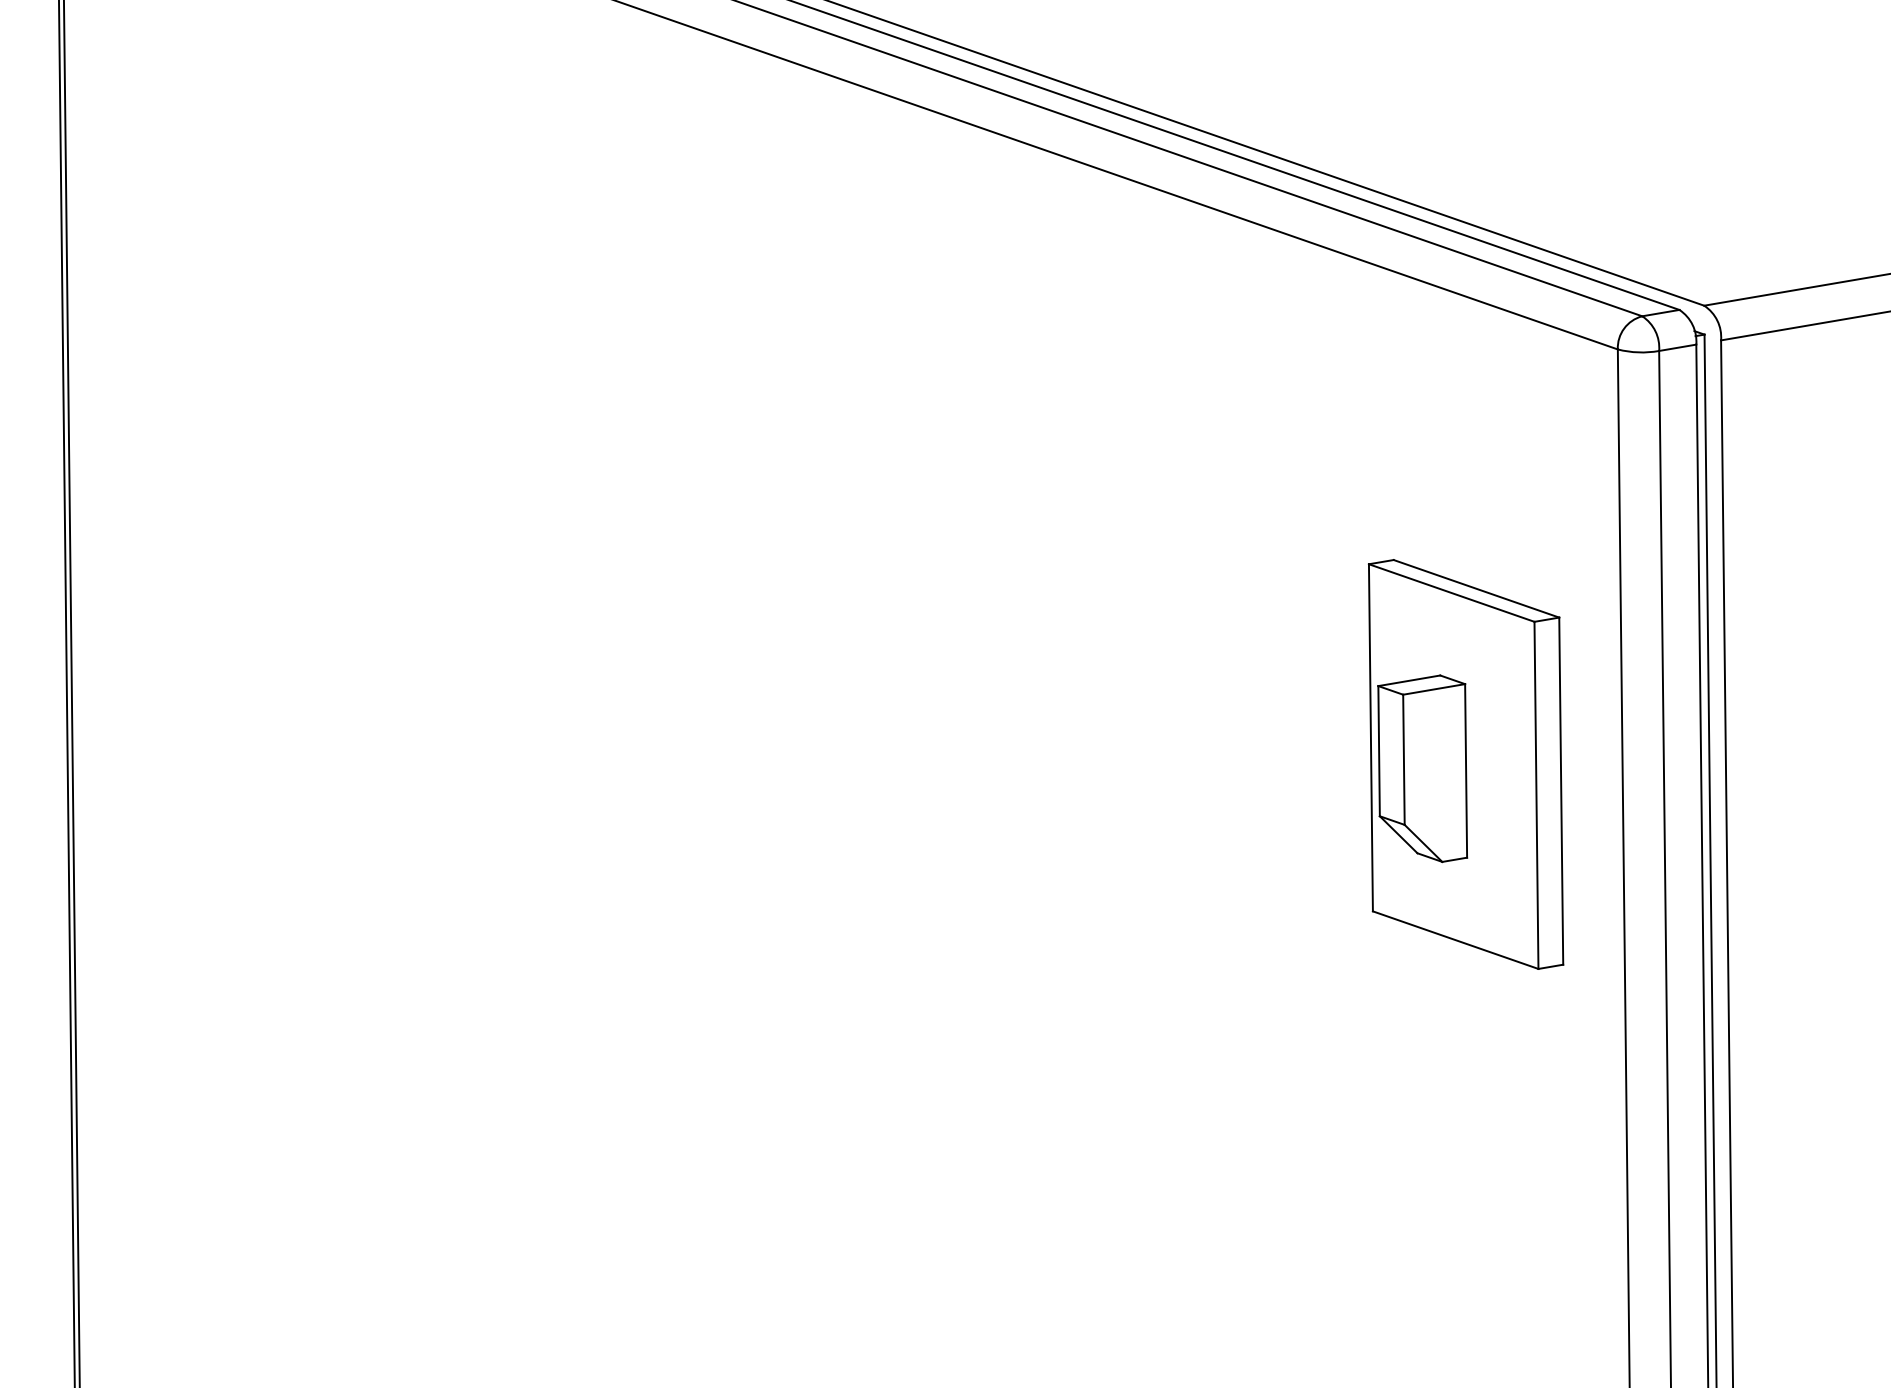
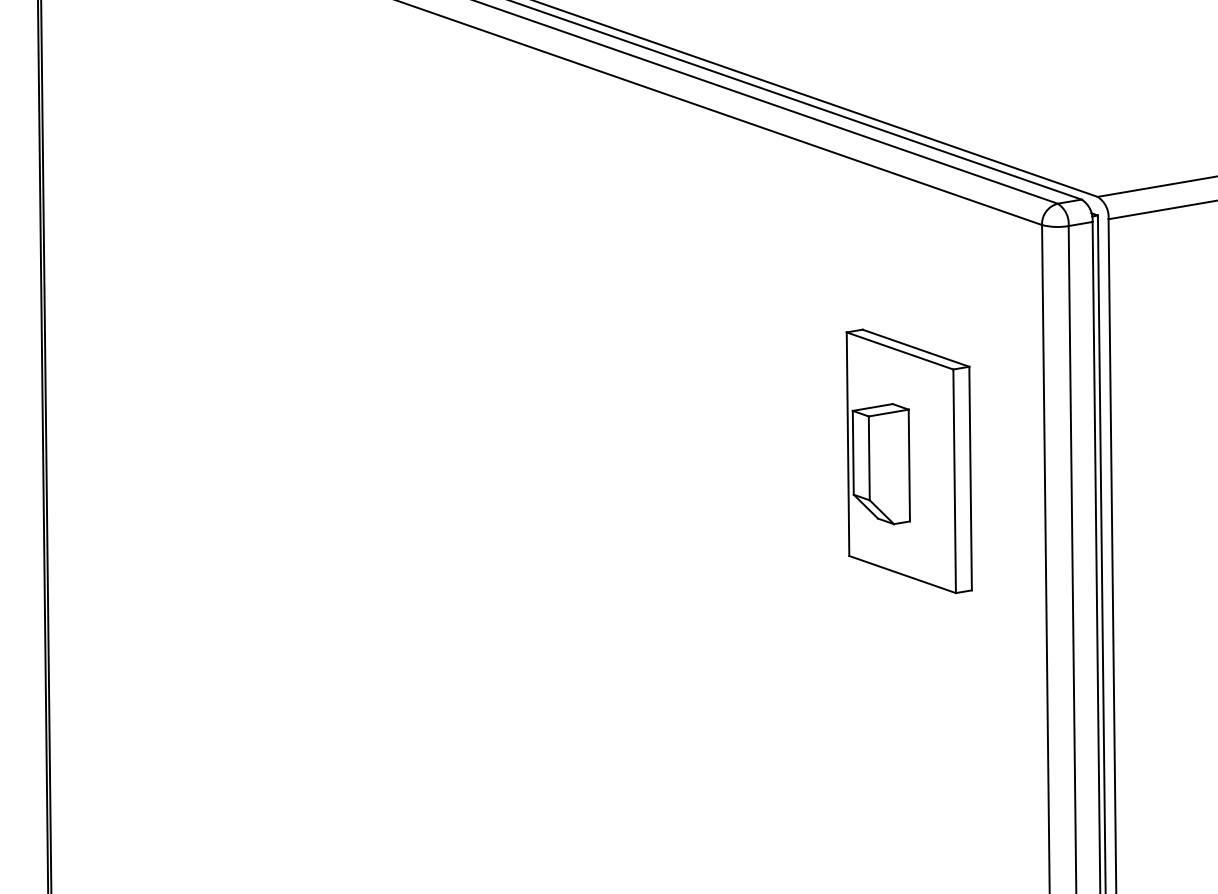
part: (1464, 764) -> (908, 461), moved

